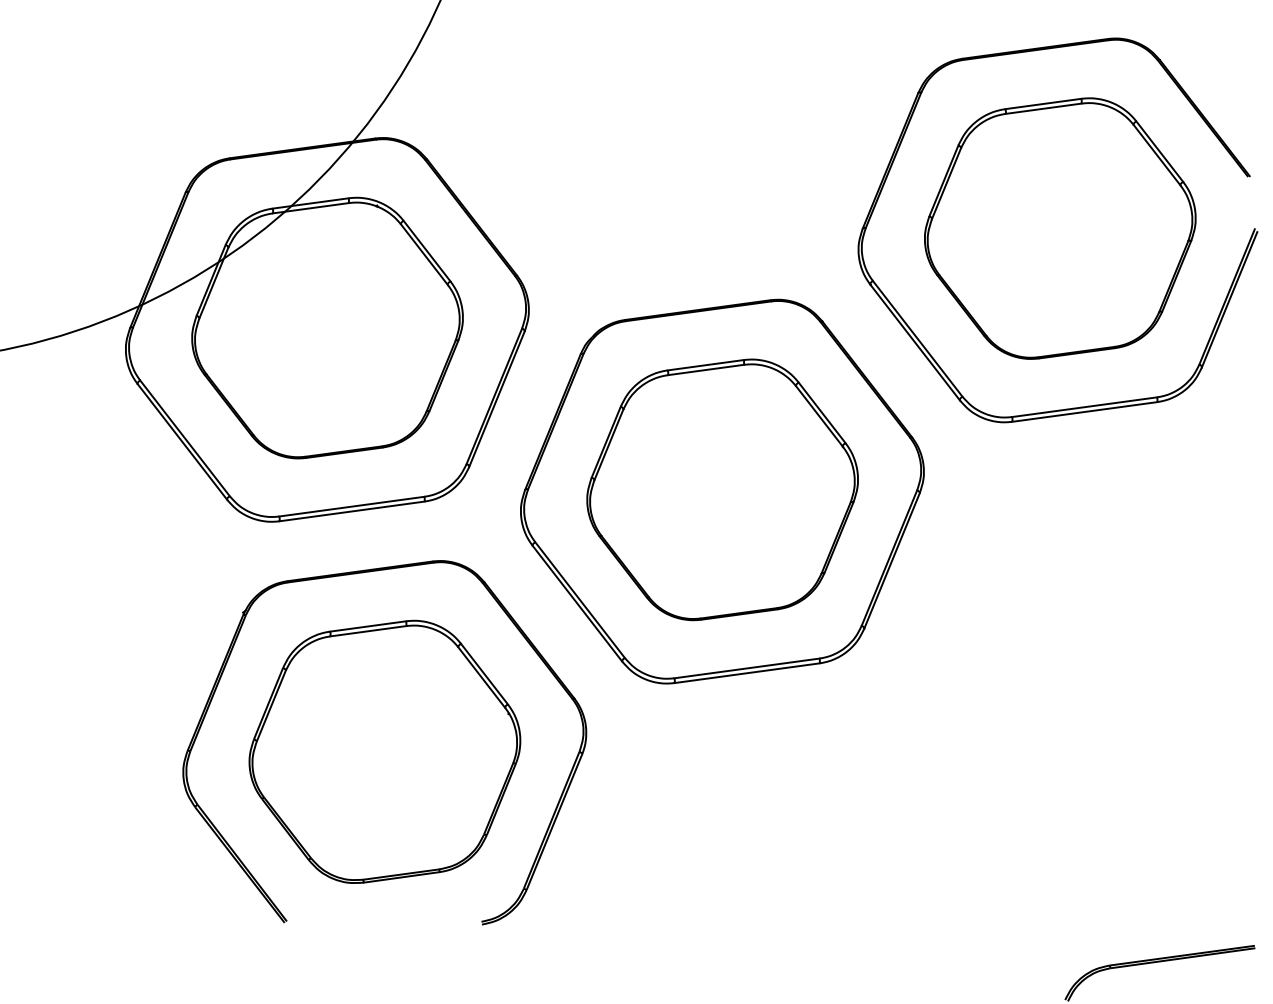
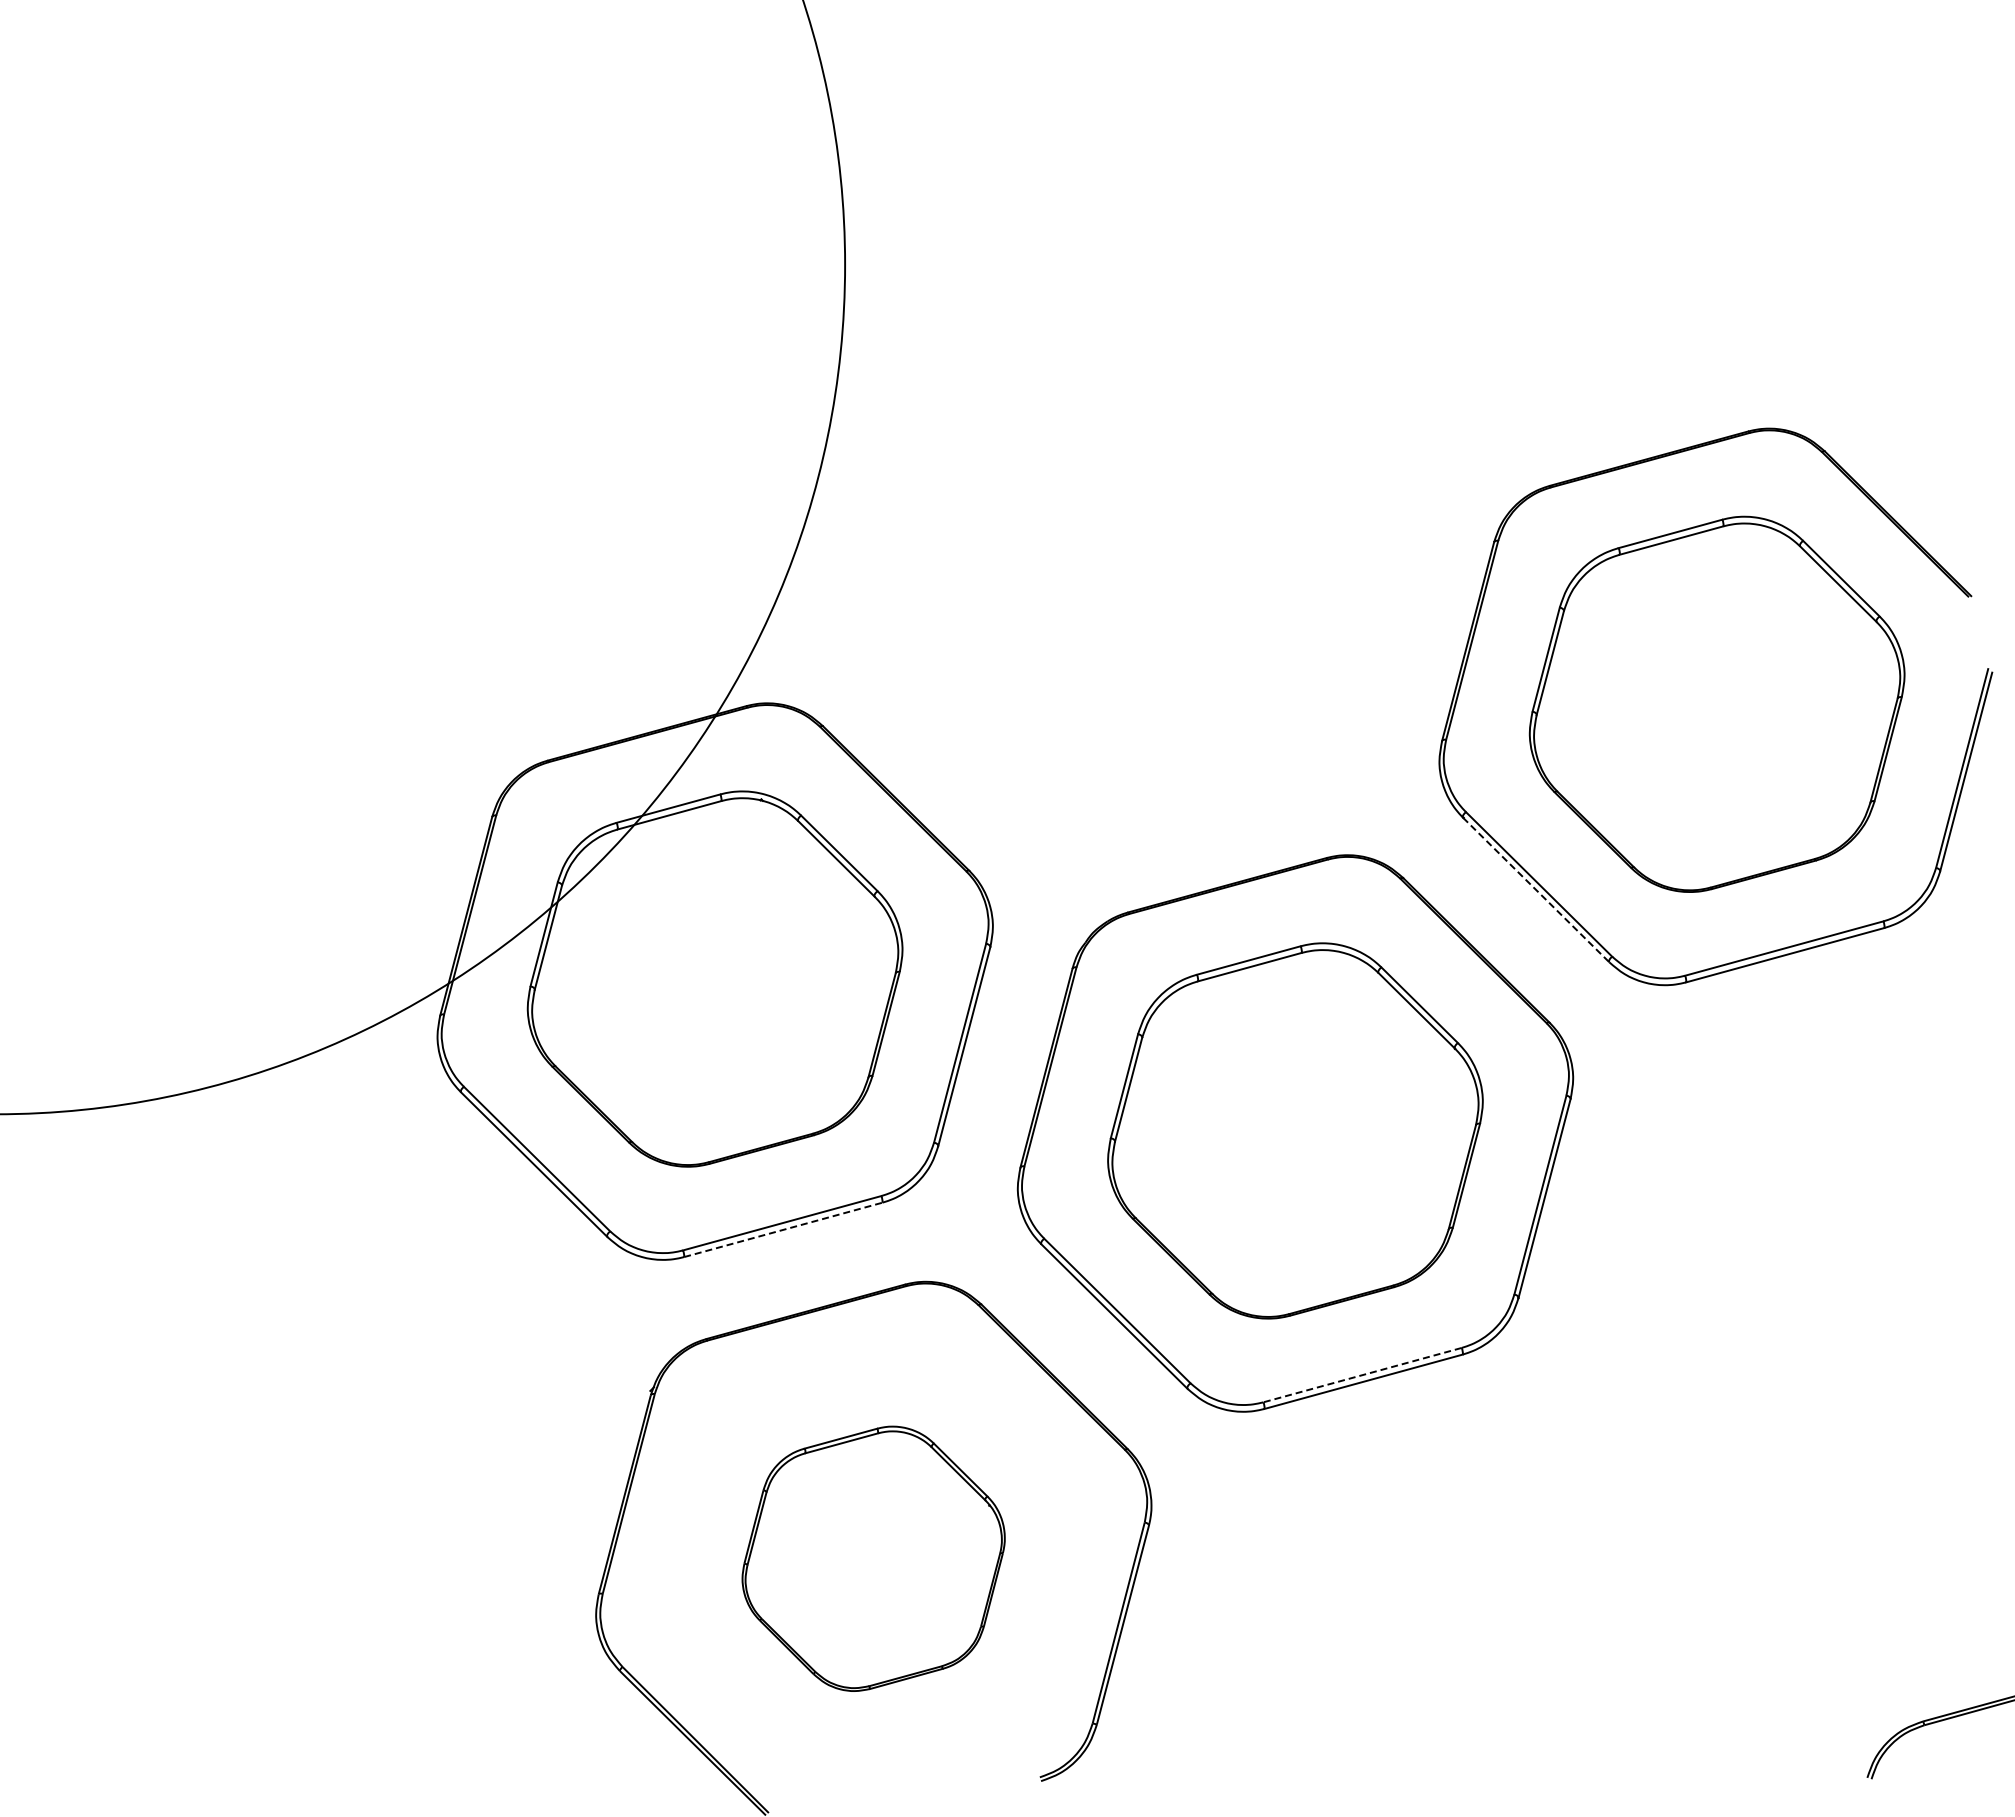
line: (915, 342) -> (1536, 890), solid -> dashed
line: (352, 511) -> (783, 1229), solid -> dashed
line: (746, 668) -> (1362, 1375), solid -> dashed
part: (384, 751) -> (873, 1558), size x0.7

